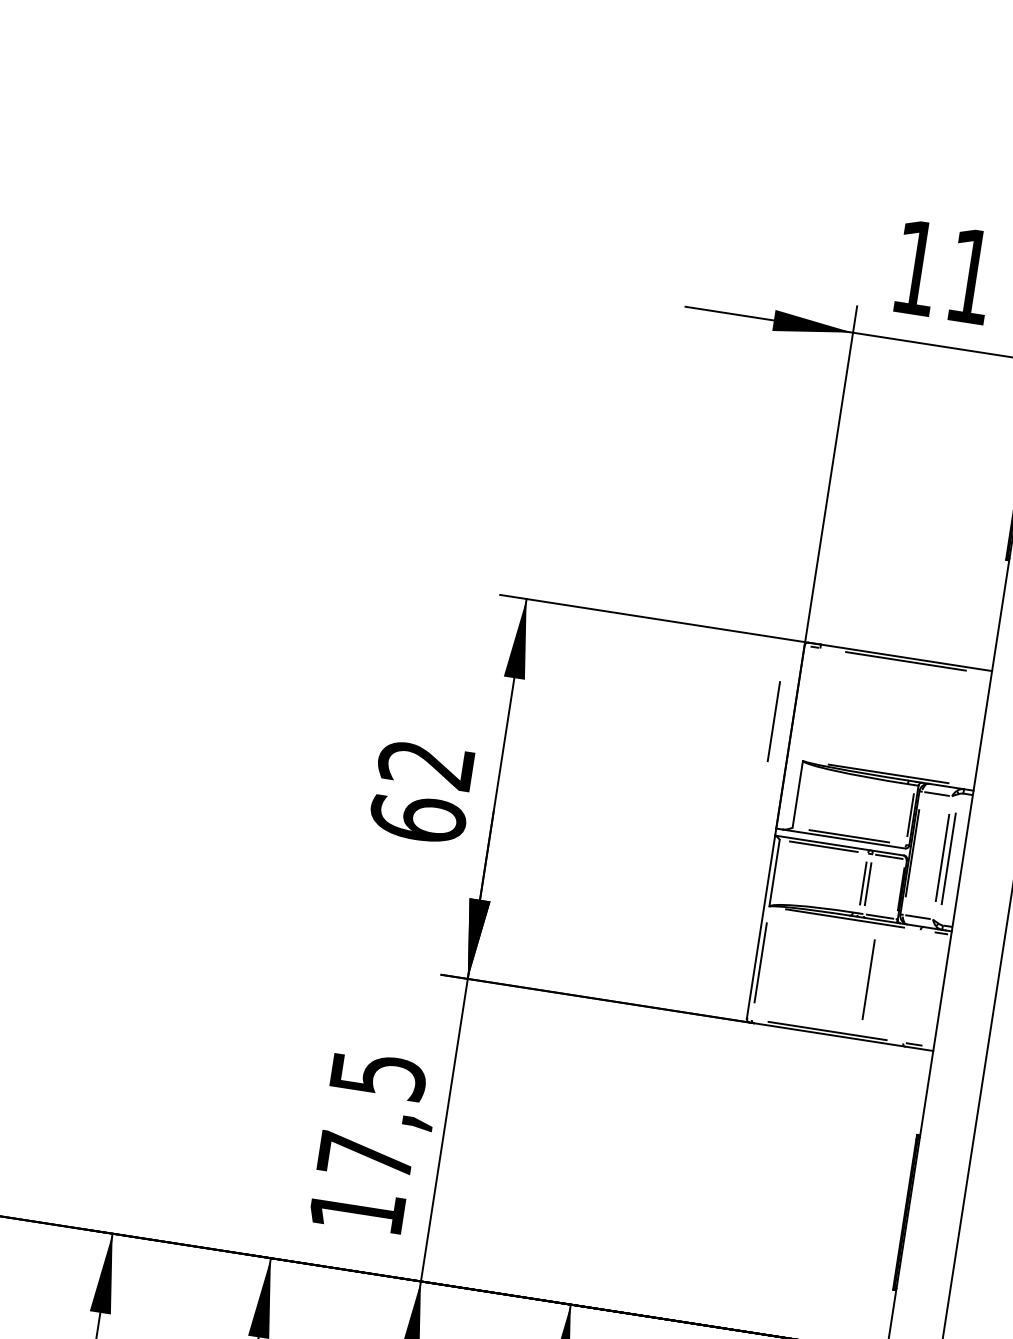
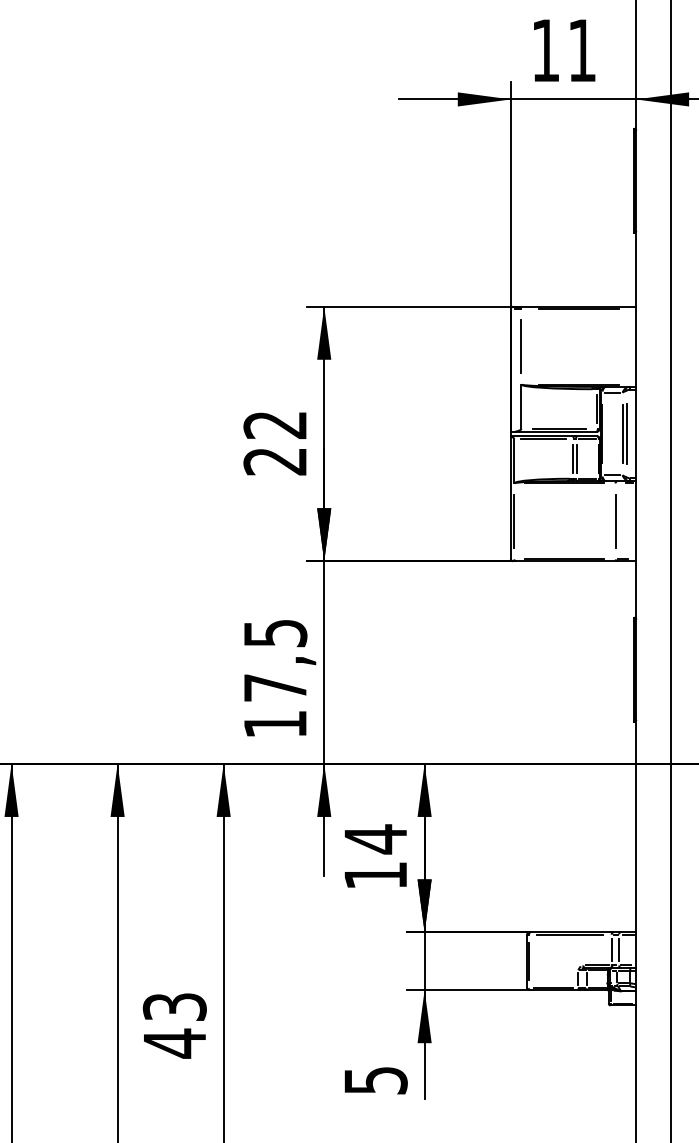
line: (772, 720) -> (520, 346), moved
text: (418, 817) -> (275, 460), 62 -> 22
line: (868, 980) -> (615, 521), moved

